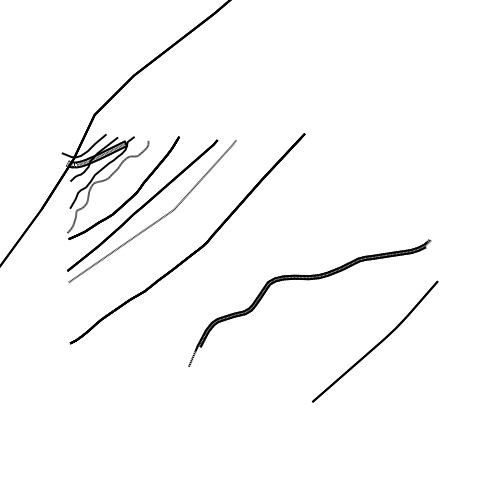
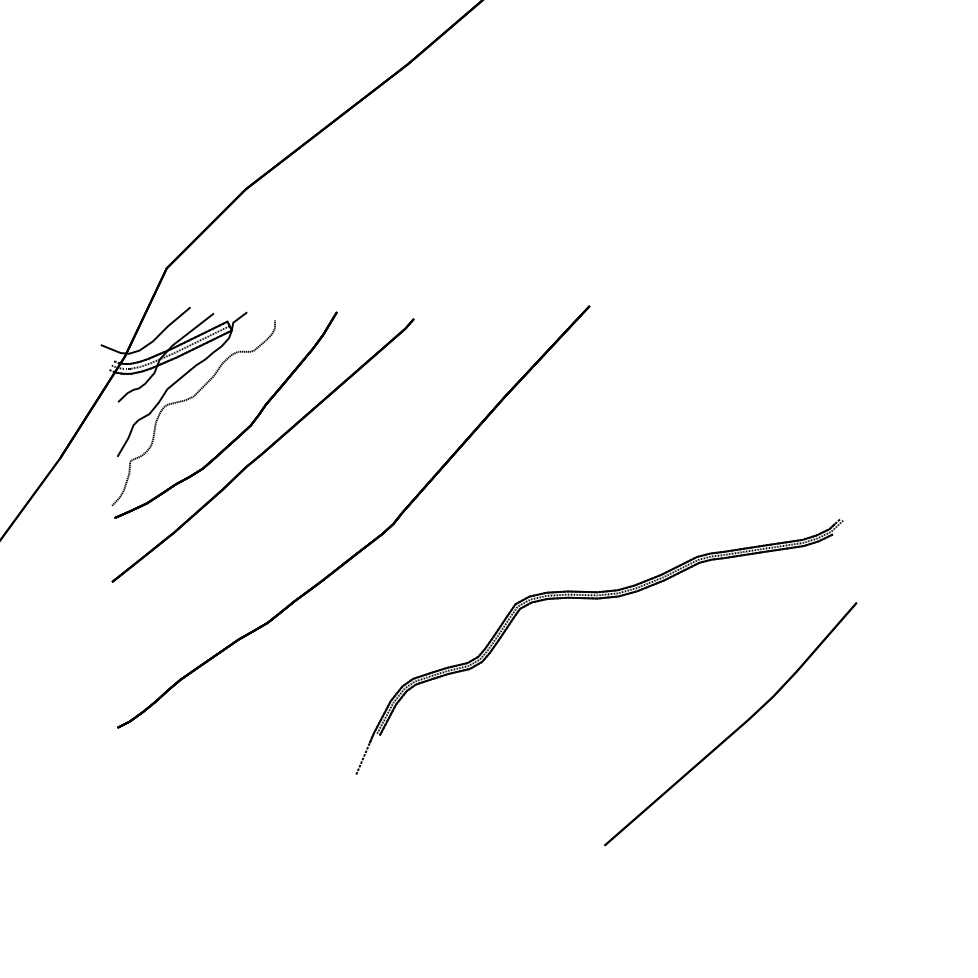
curve: (156, 220) -> (291, 480), removed

